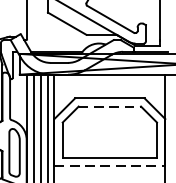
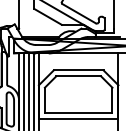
line: (111, 106) -> (79, 76), dashed -> solid
line: (109, 166) -> (78, 119), dashed -> solid

